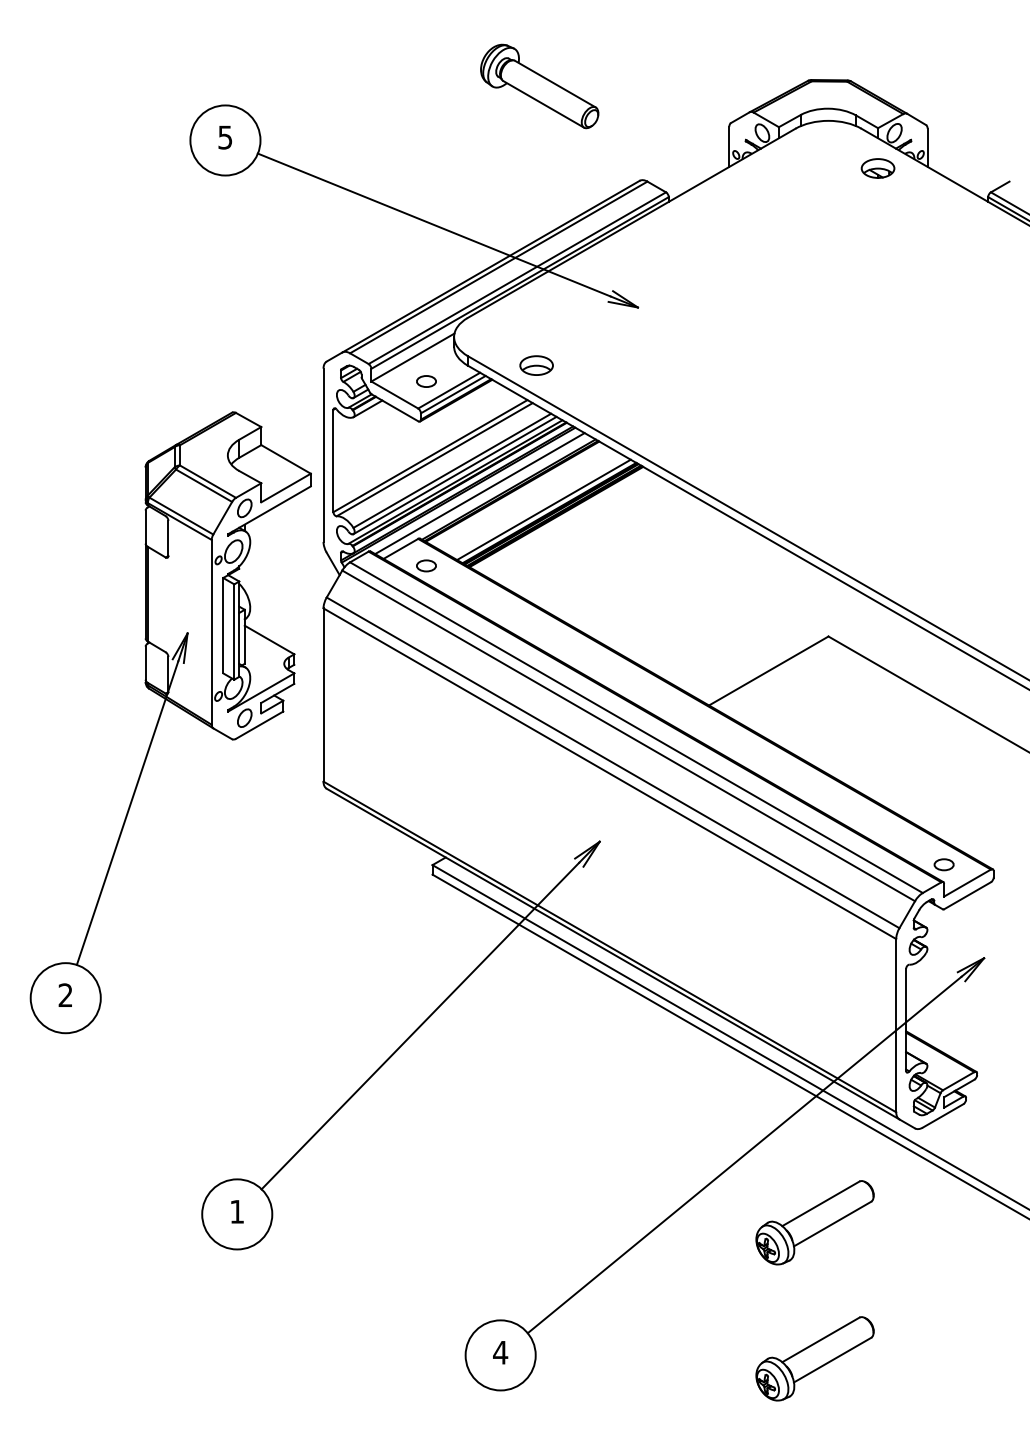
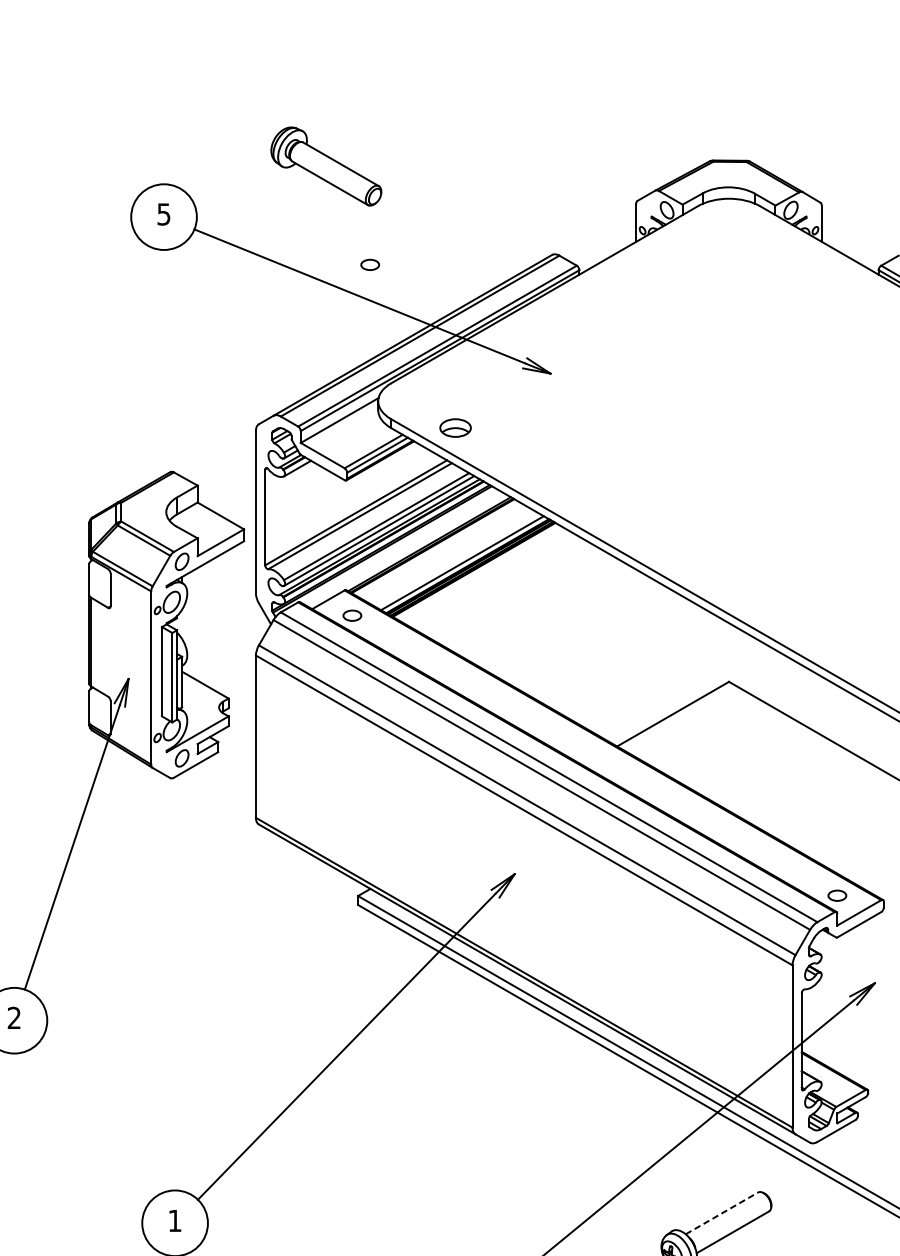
part: (539, 86) -> (326, 166), moved
part: (877, 168) -> (774, 243), removed
part: (426, 381) -> (370, 264), moved
line: (479, 493) -> (402, 547), removed
line: (820, 1203) -> (721, 1213), solid -> dashed

